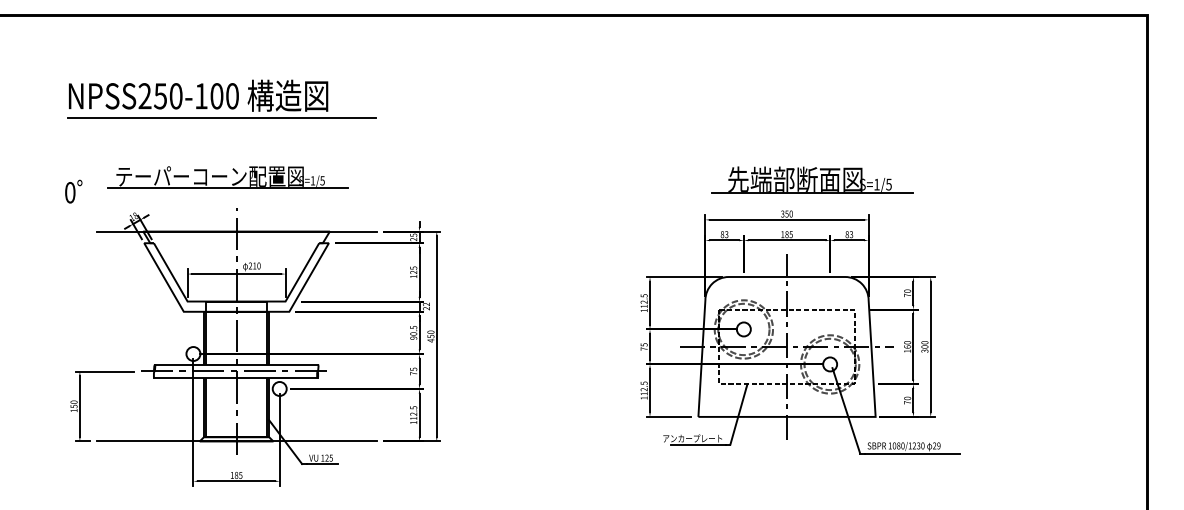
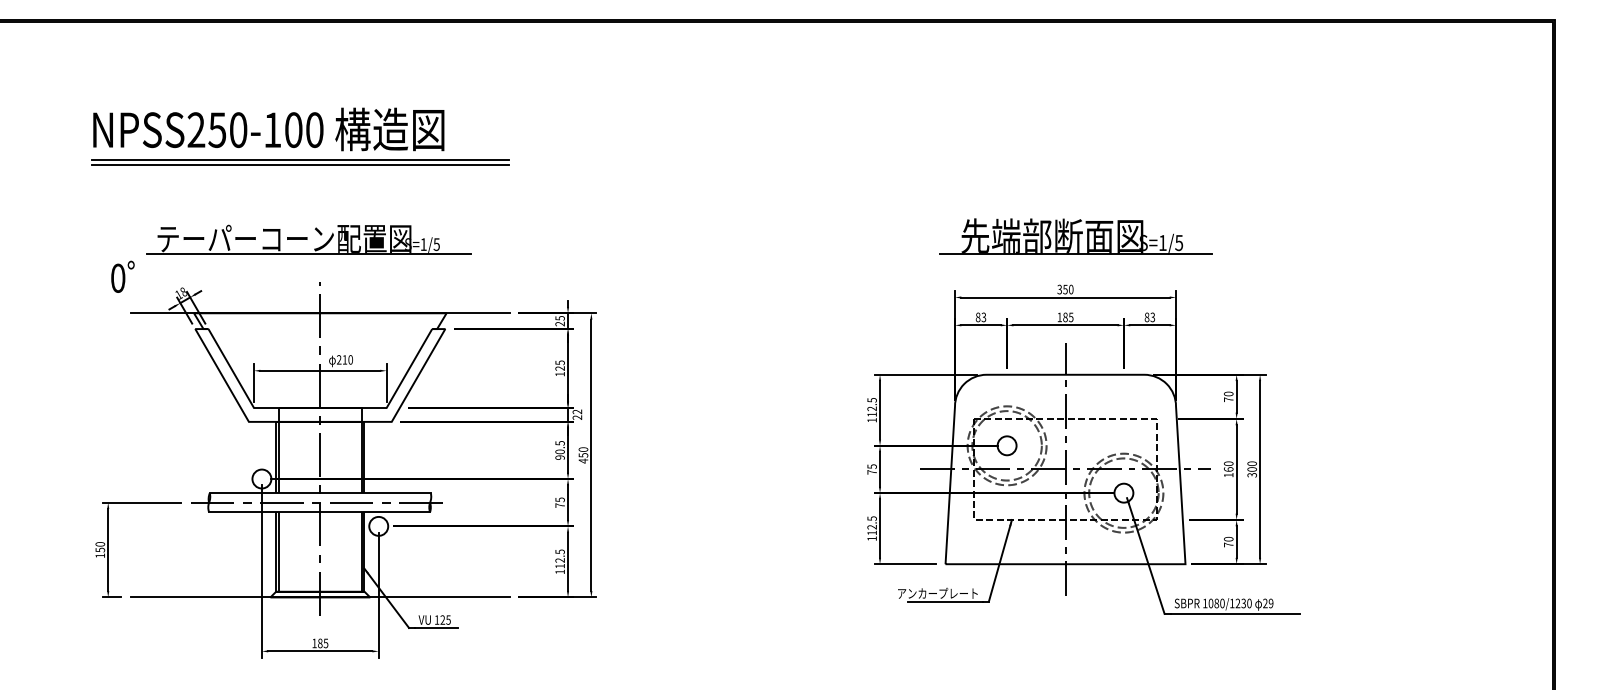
line: (221, 121) -> (299, 164), added
part: (812, 179) -> (1075, 236), moved
text: (73, 191) -> (122, 276), moved

